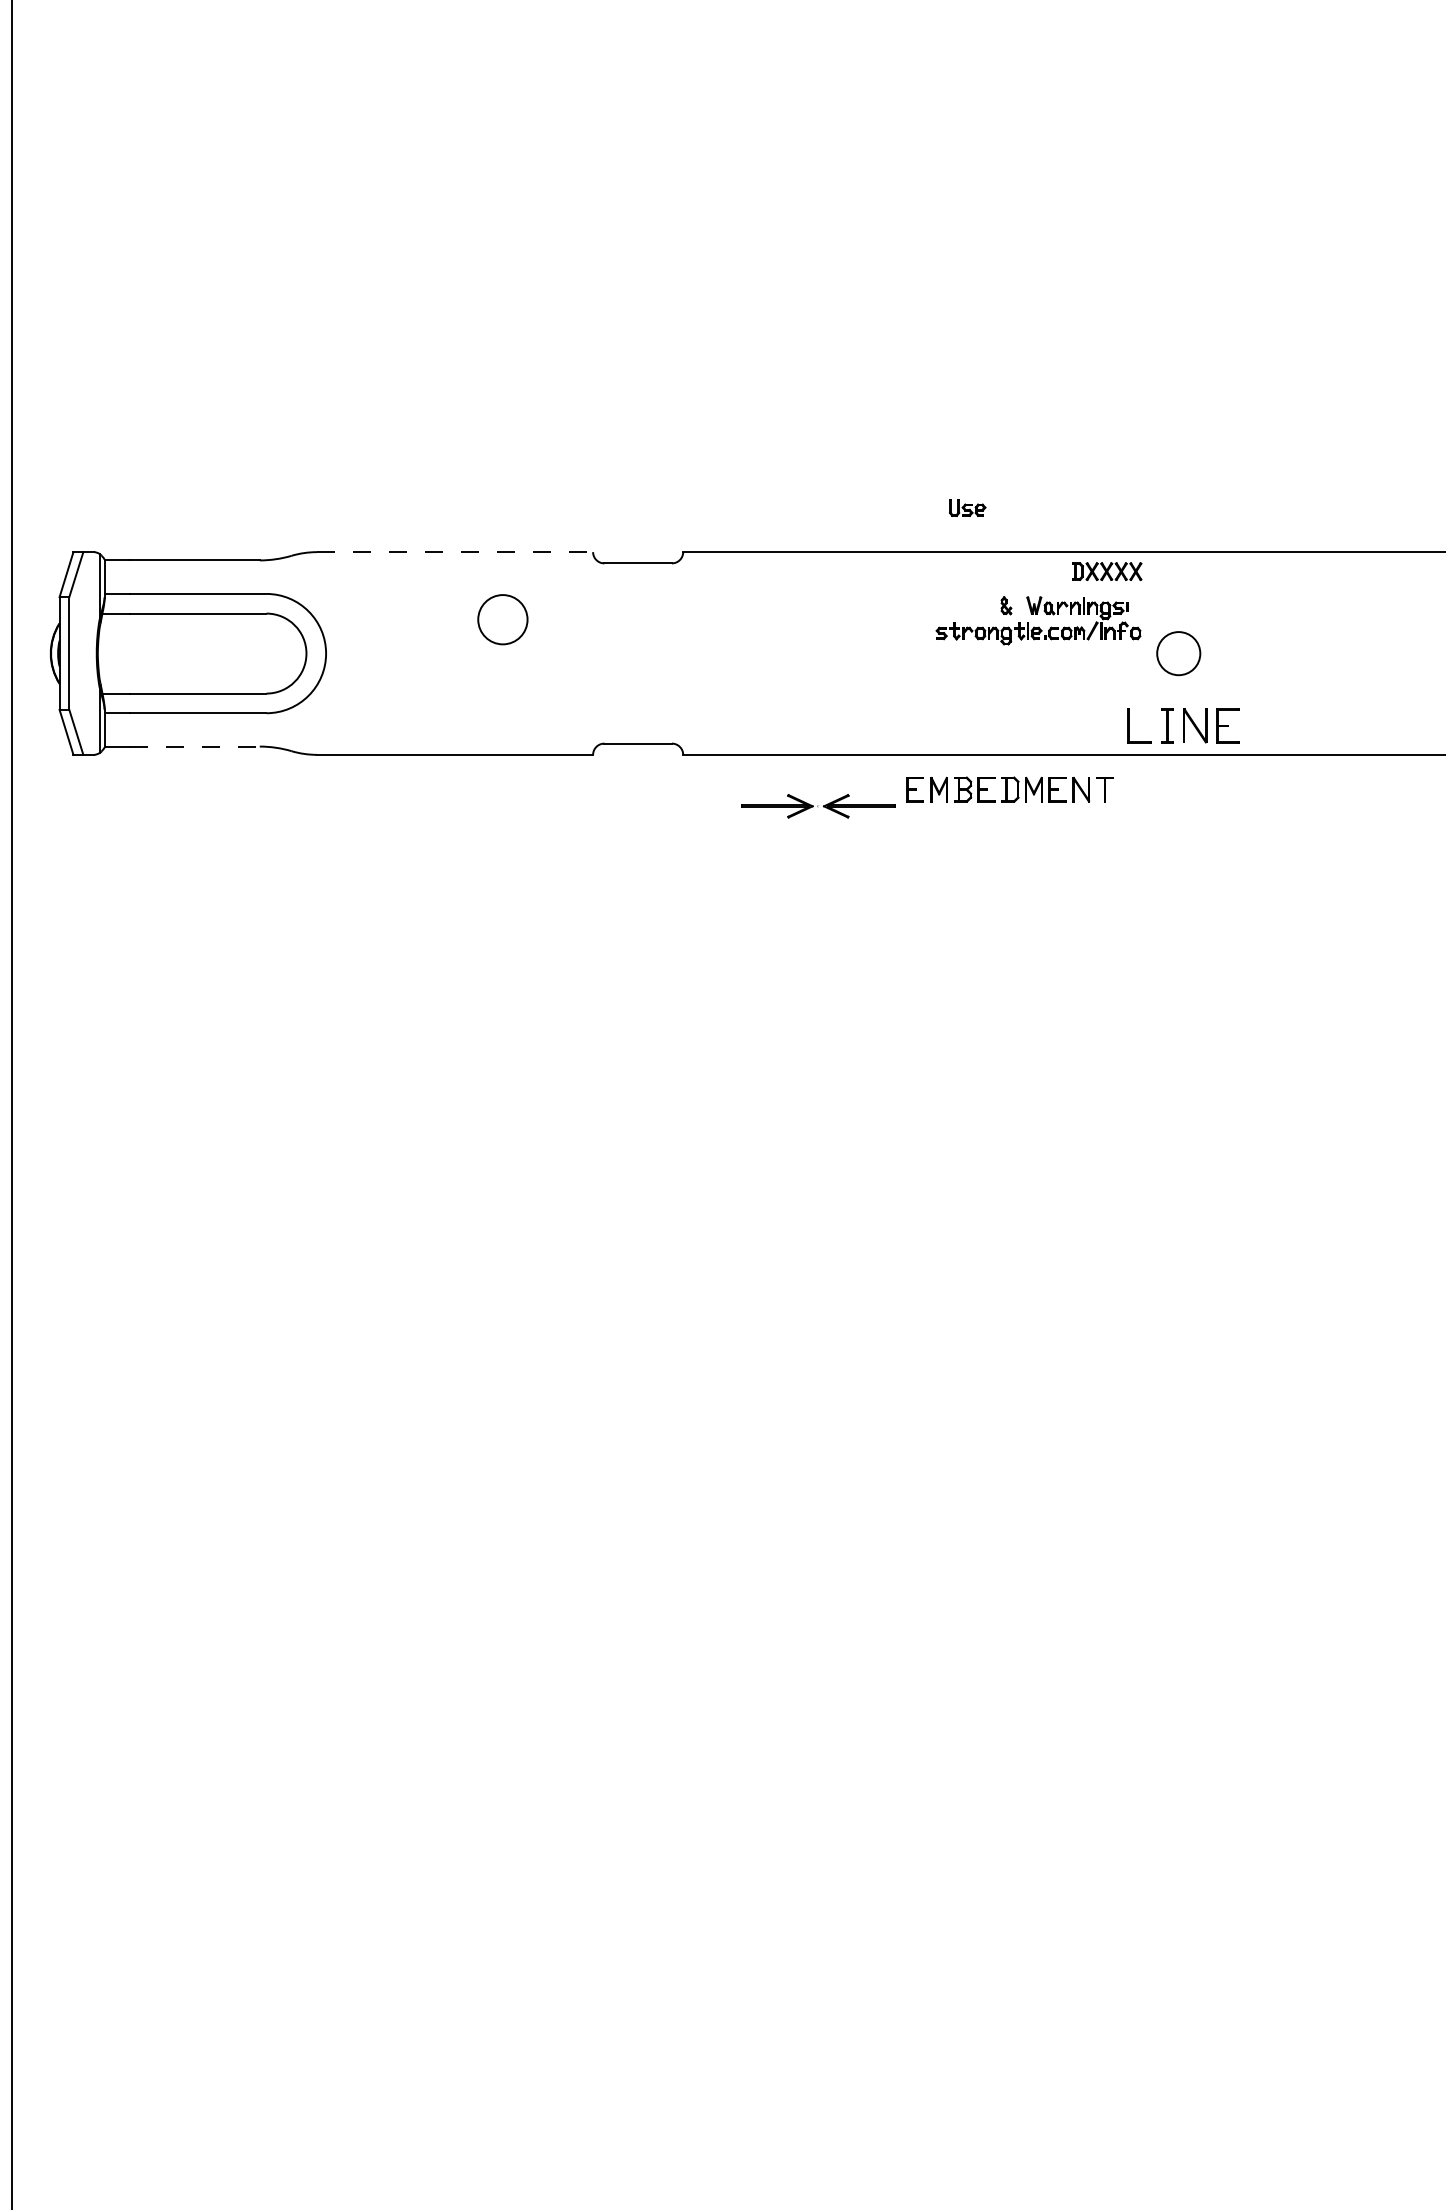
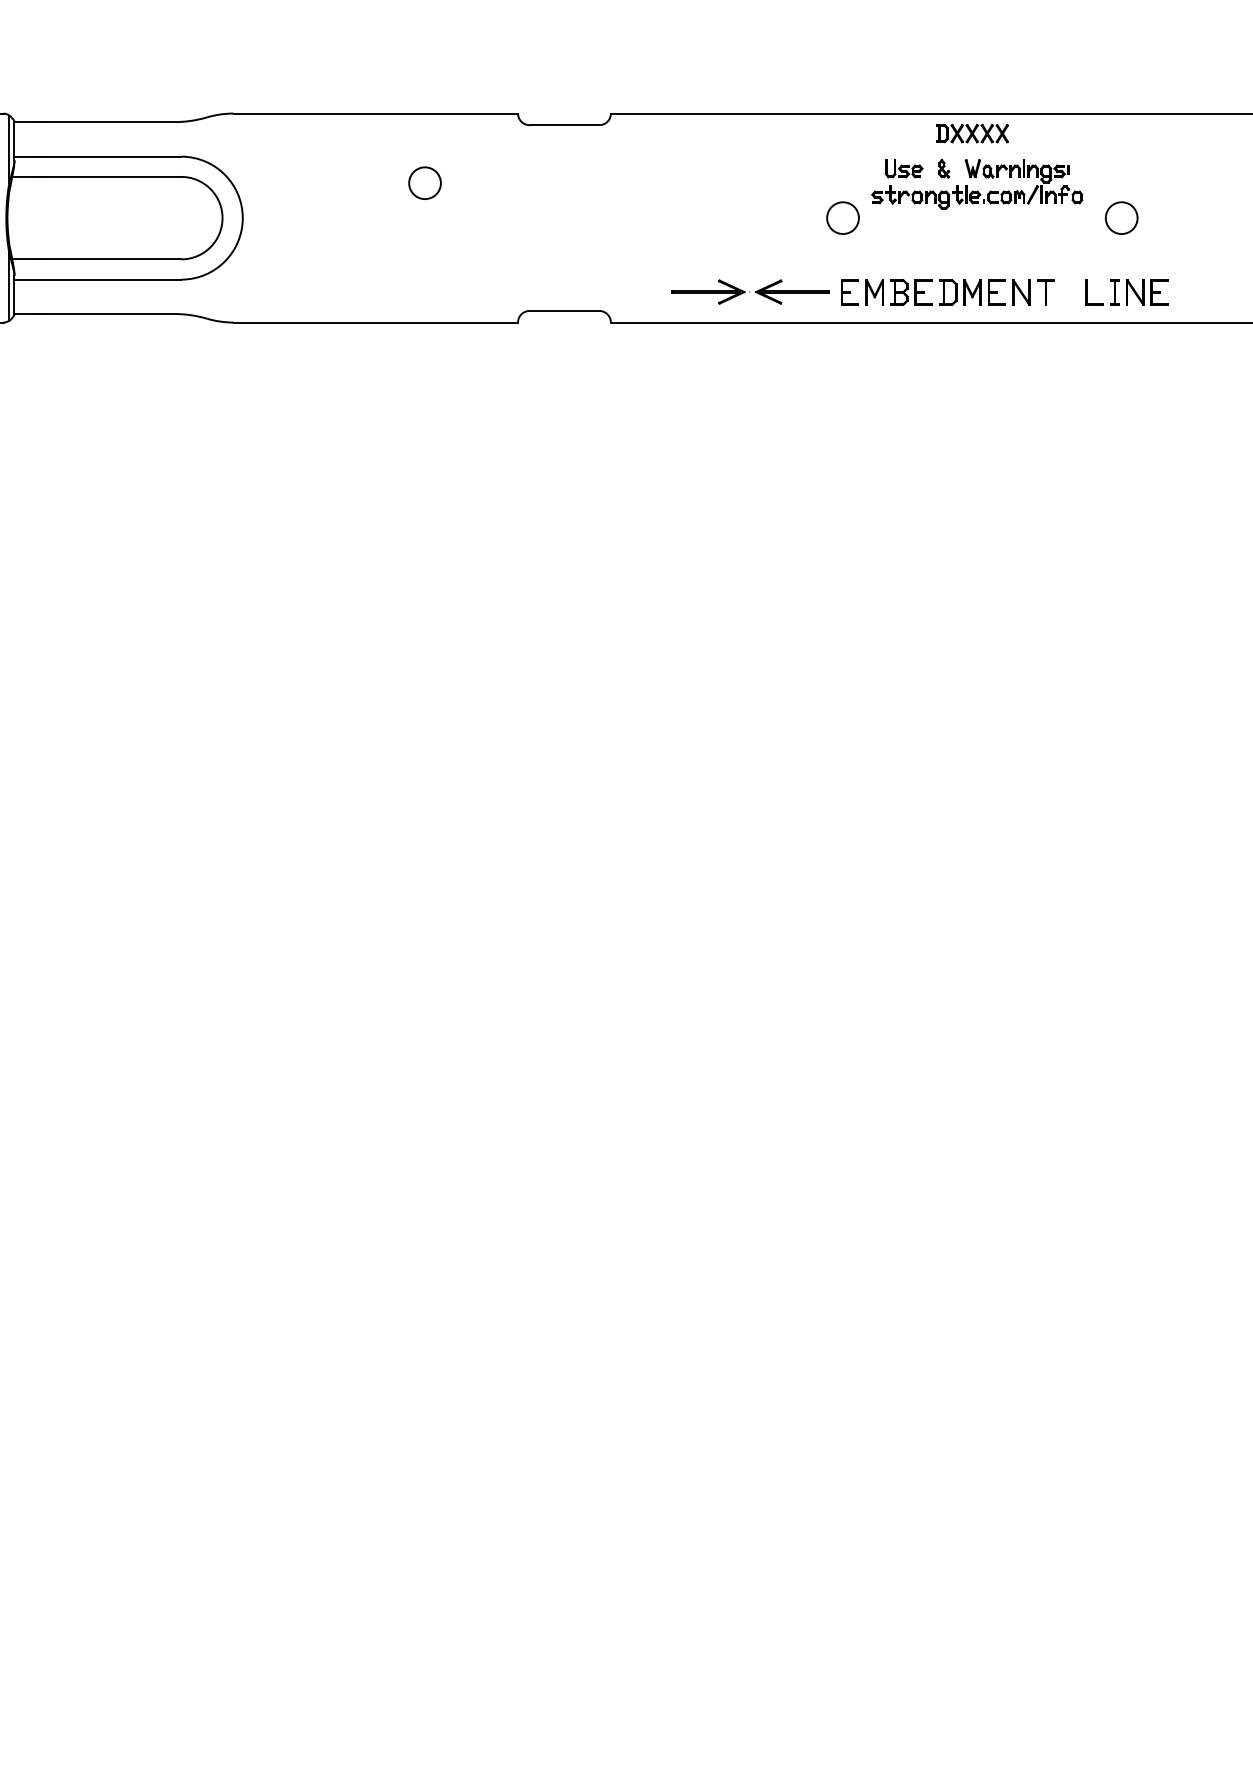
part: (967, 507) -> (903, 168), moved
line: (455, 552) -> (376, 113), dashed -> solid
part: (1107, 571) -> (973, 133), moved
circle: (502, 619) -> (424, 183), size x0.62
circle: (908, 653) -> (843, 218), added
circle: (1178, 653) -> (1121, 218), size x0.71
part: (1183, 725) -> (1126, 292), size x0.71
line: (195, 746) -> (108, 313), dashed -> solid
part: (1009, 789) -> (947, 292), moved
part: (818, 806) -> (750, 292), moved

